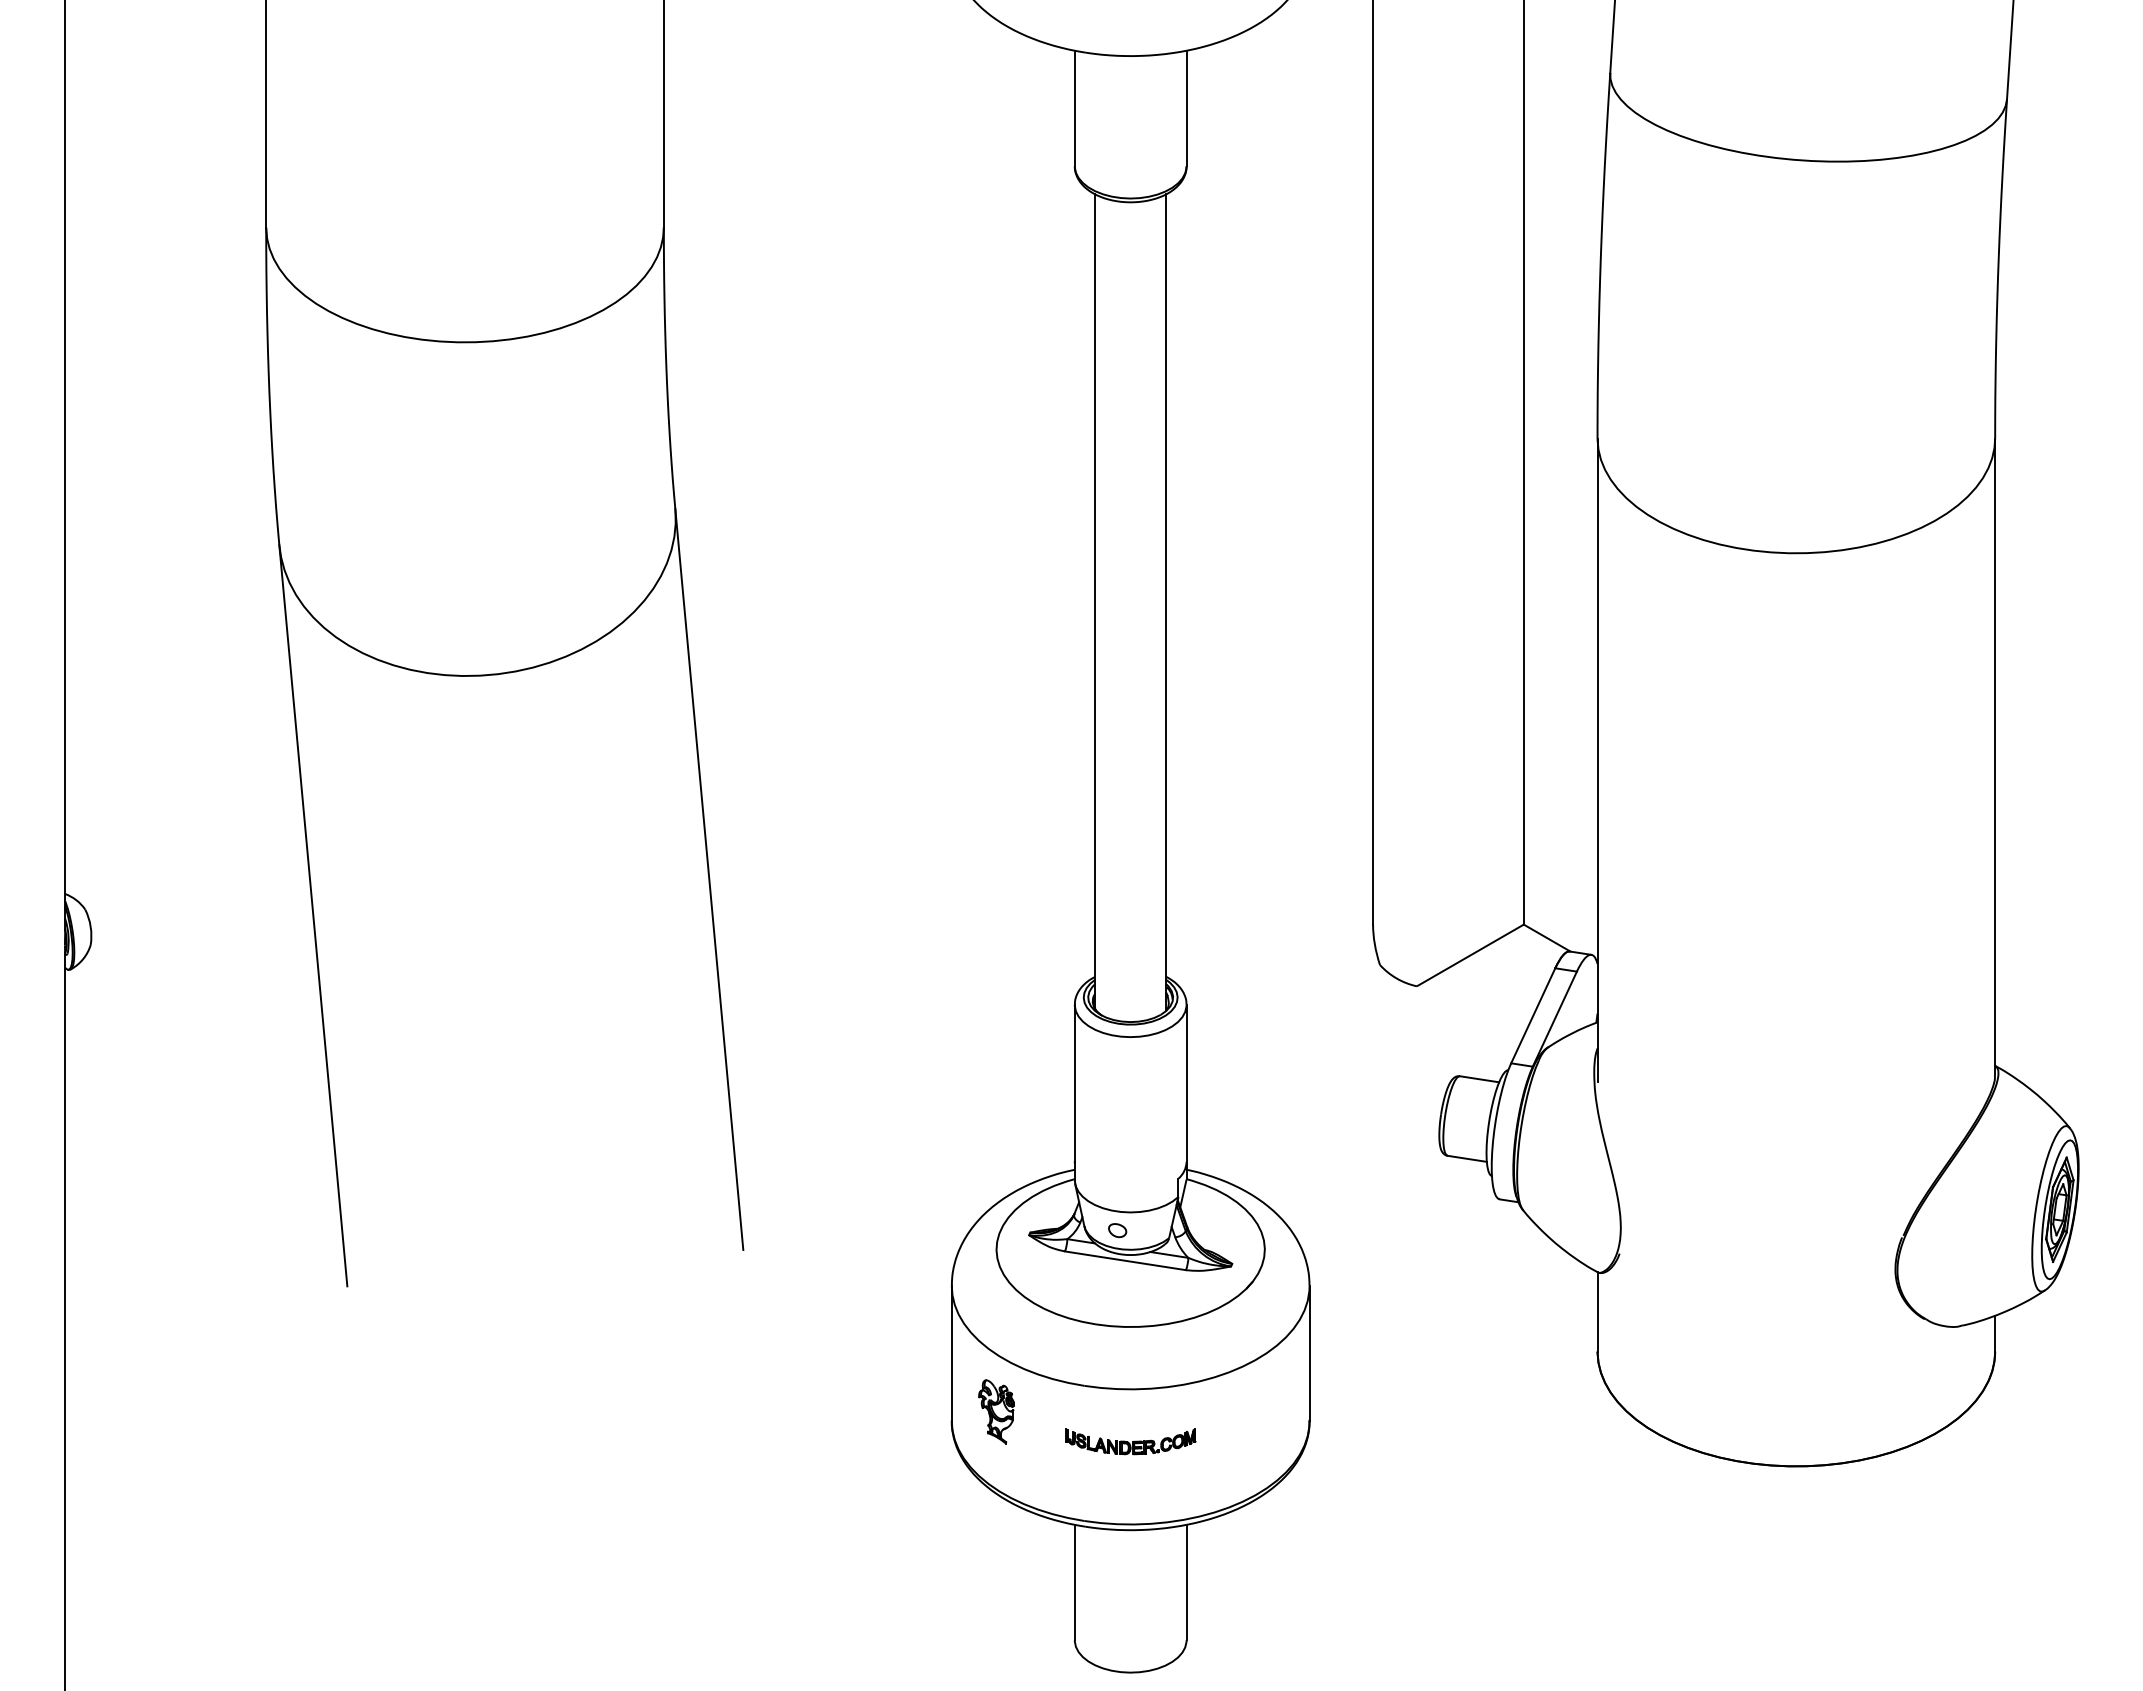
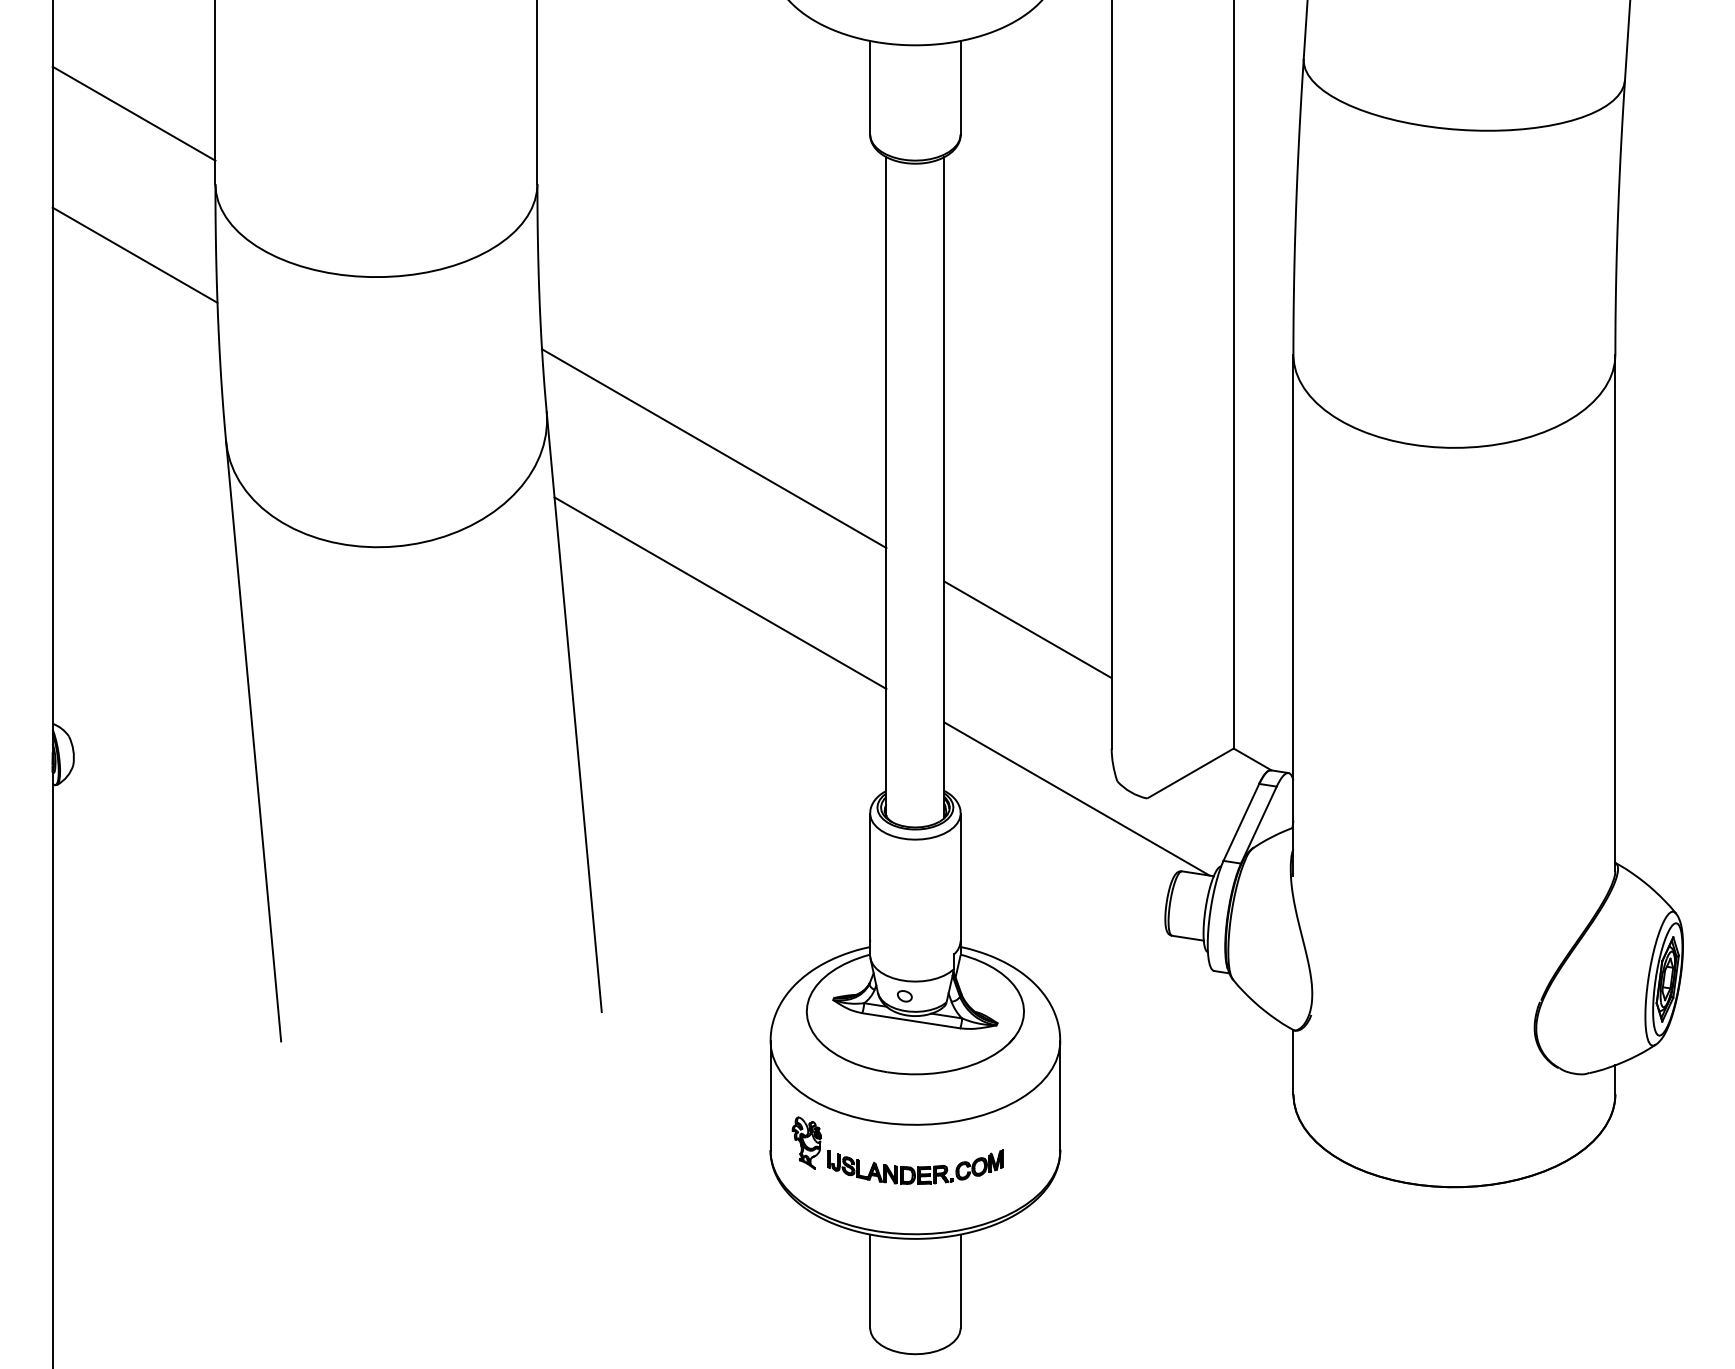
line: (165, 140) -> (133, 113), added
line: (166, 315) -> (134, 255), added
line: (881, 554) -> (713, 448), added
line: (889, 732) -> (720, 593), added
line: (1269, 777) -> (1027, 629), added
line: (1330, 986) -> (1077, 798), added
part: (1130, 1441) -> (915, 1167), size x1.67

